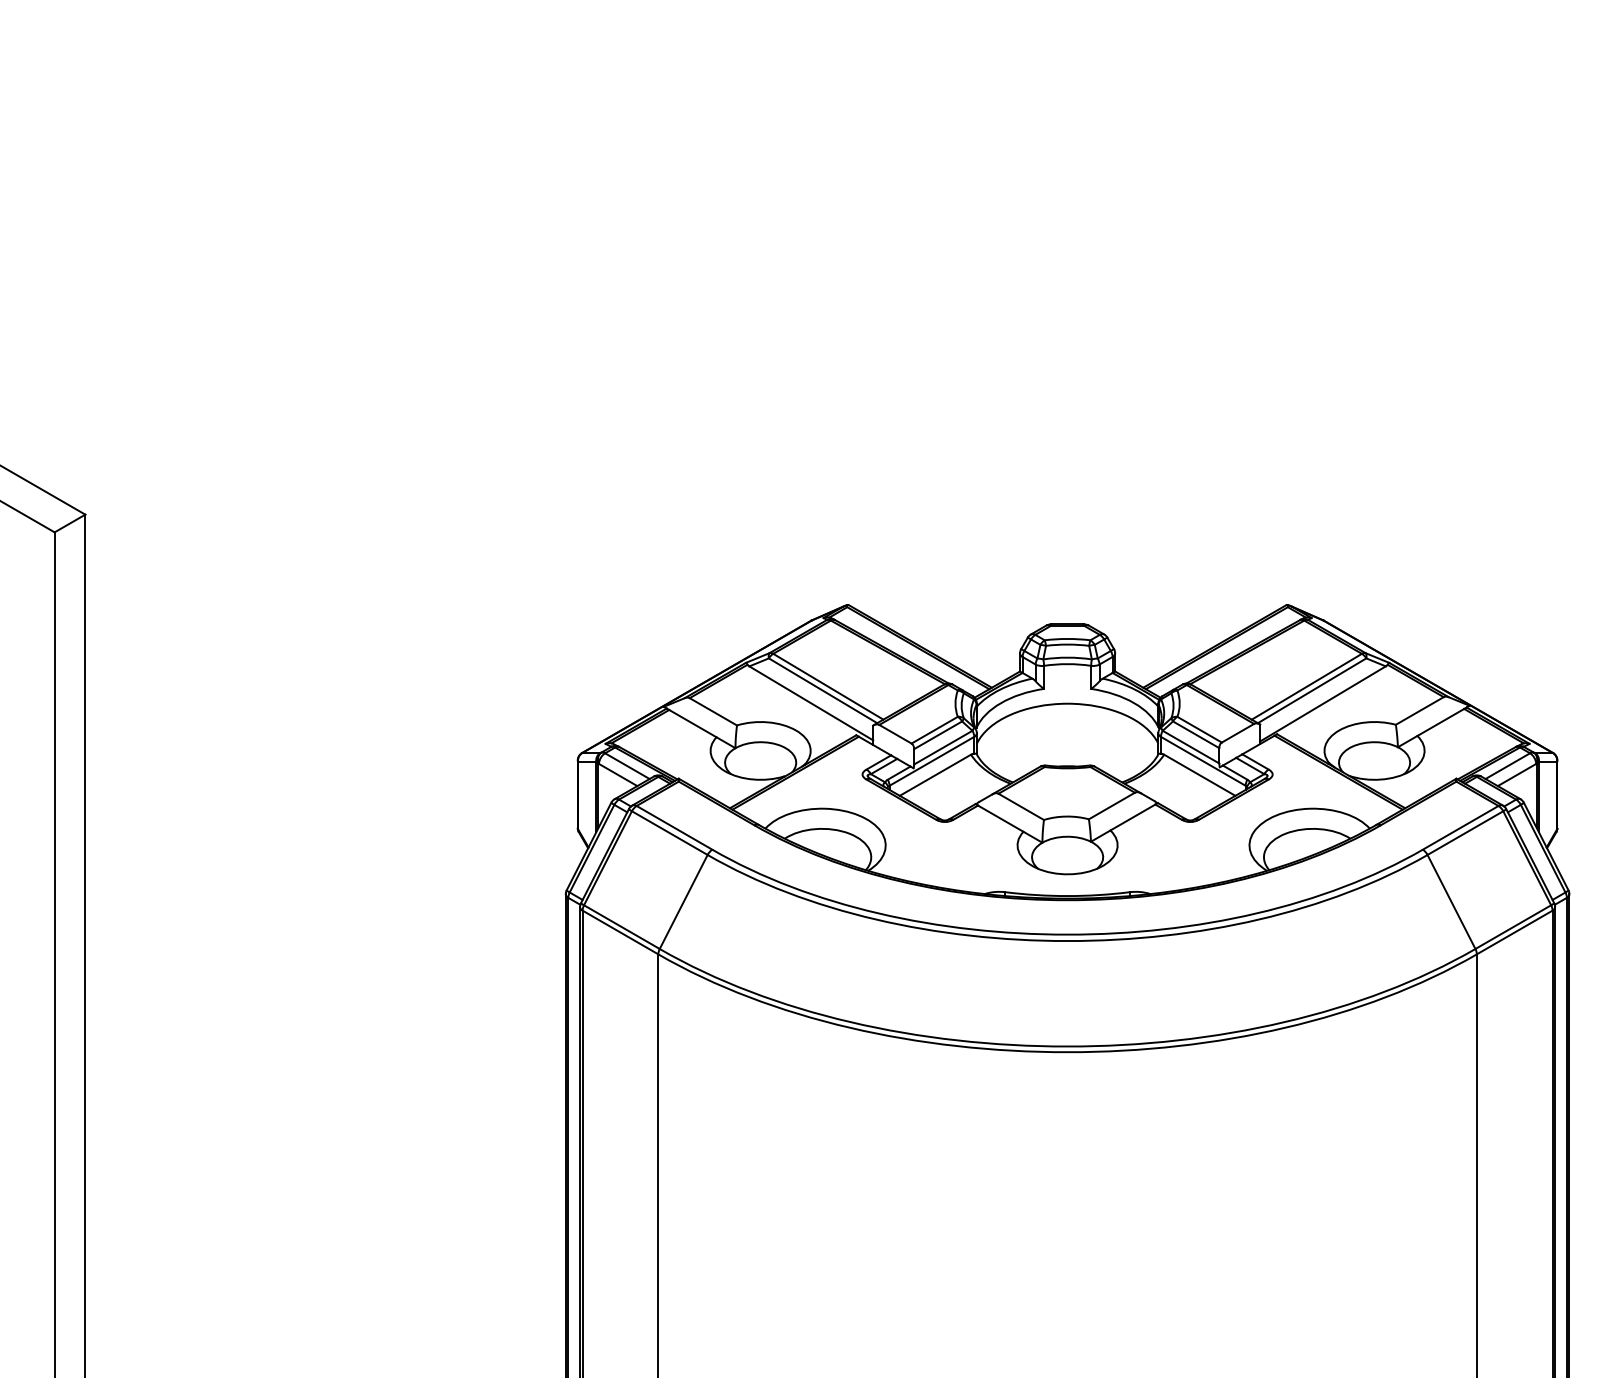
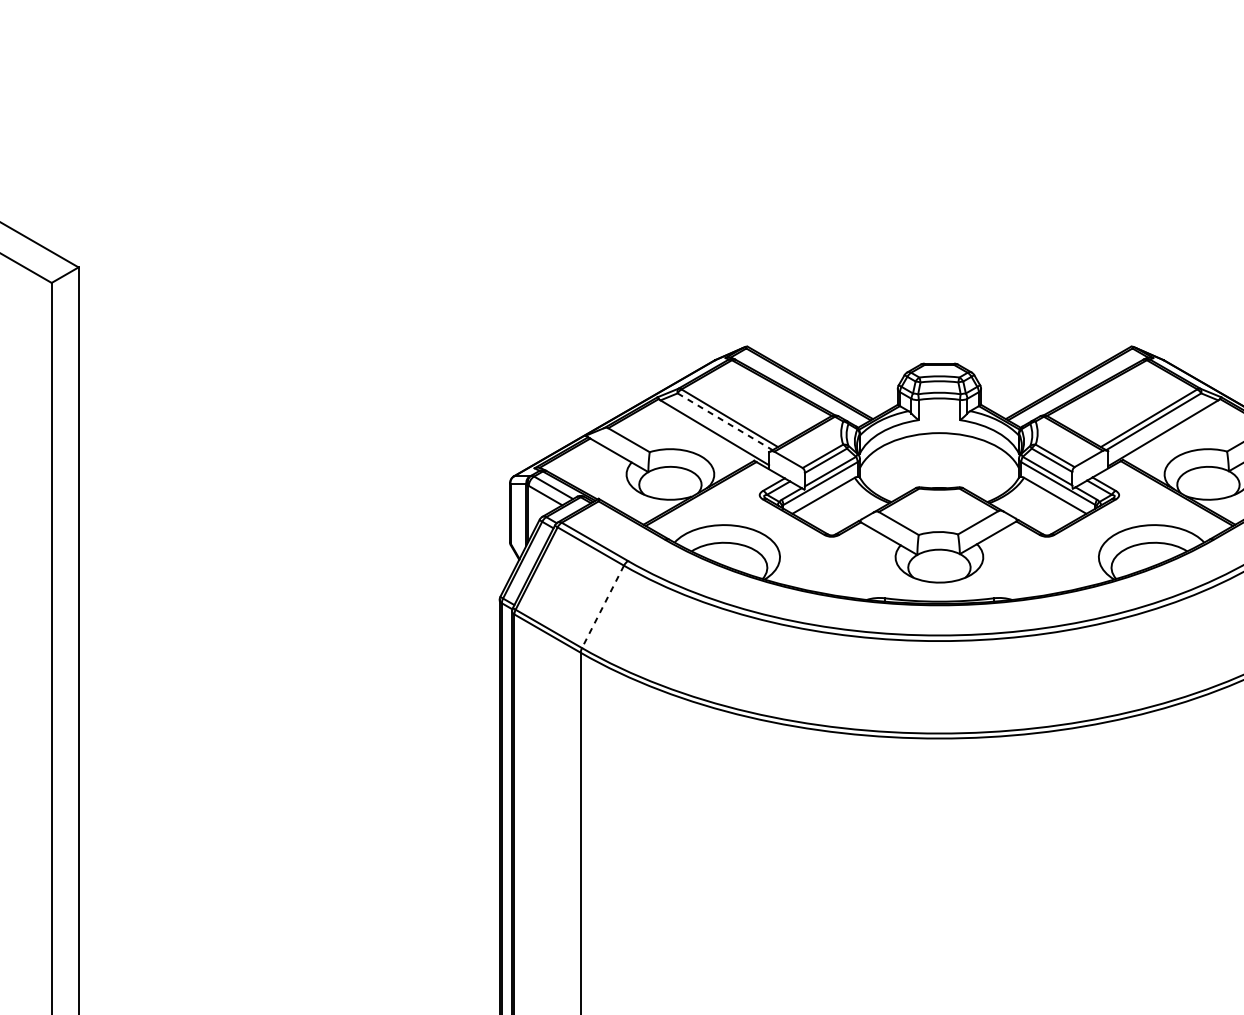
line: (823, 691) -> (725, 422), solid -> dashed
line: (683, 901) -> (602, 606), solid -> dashed

